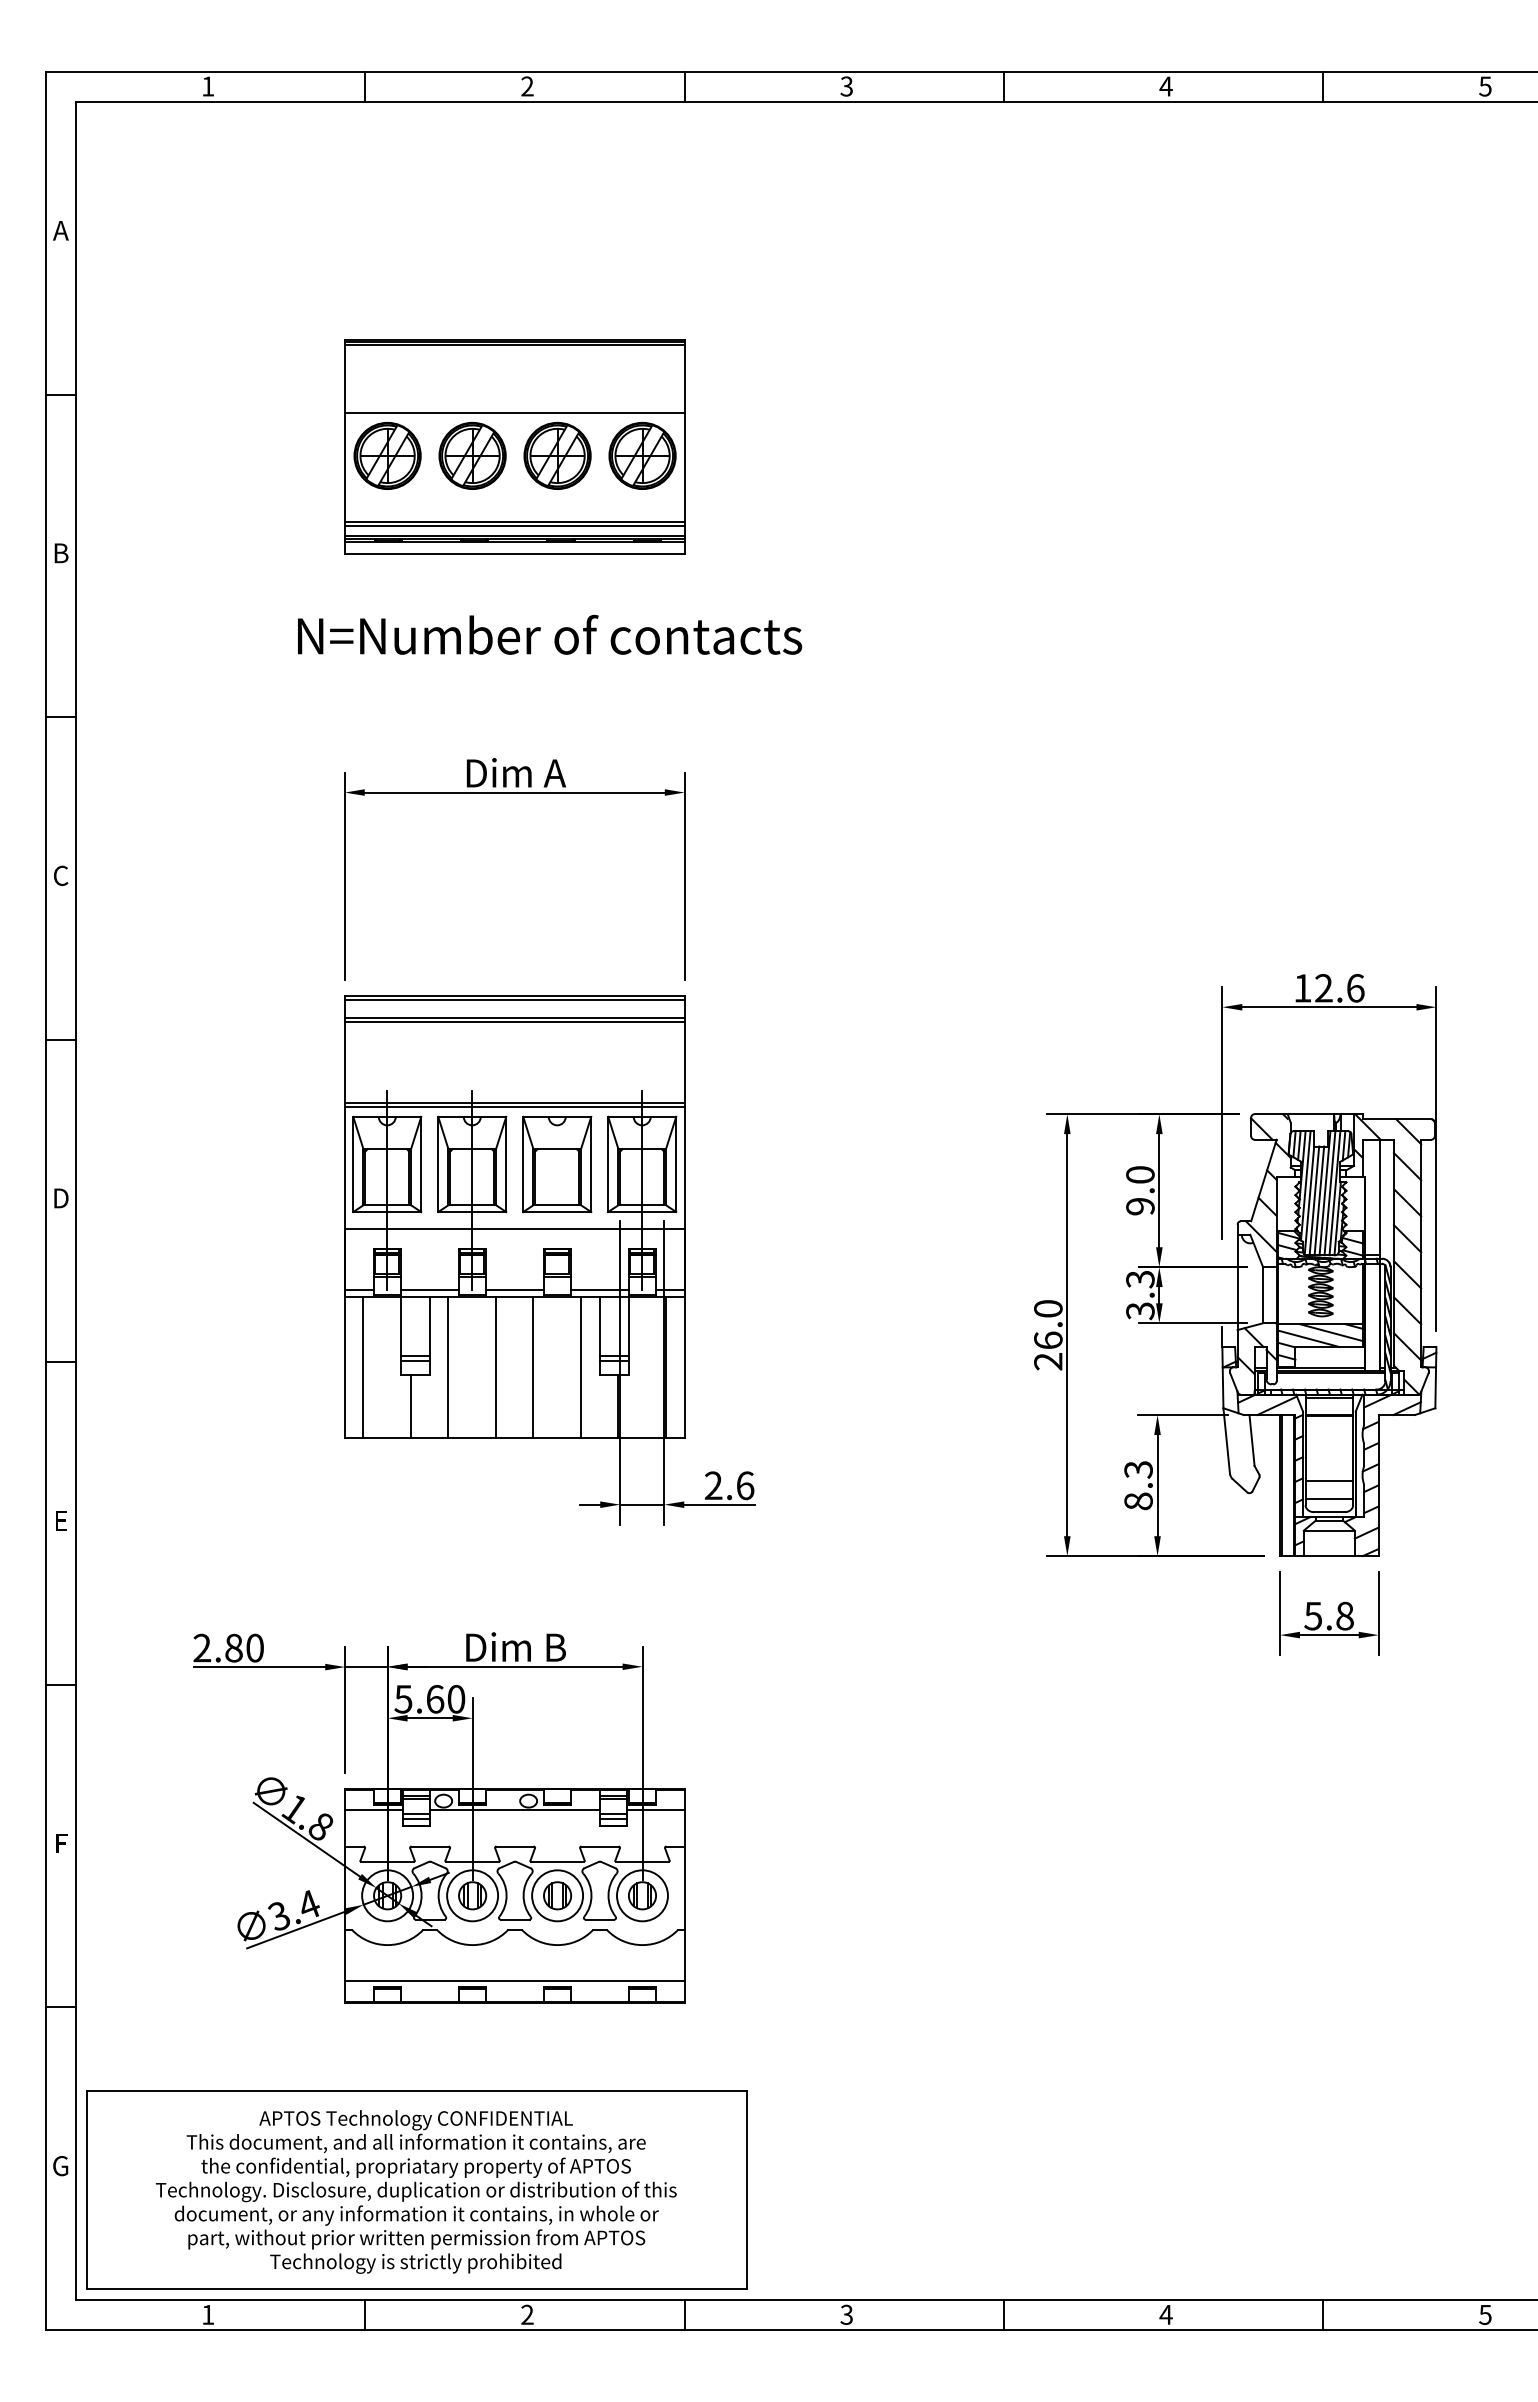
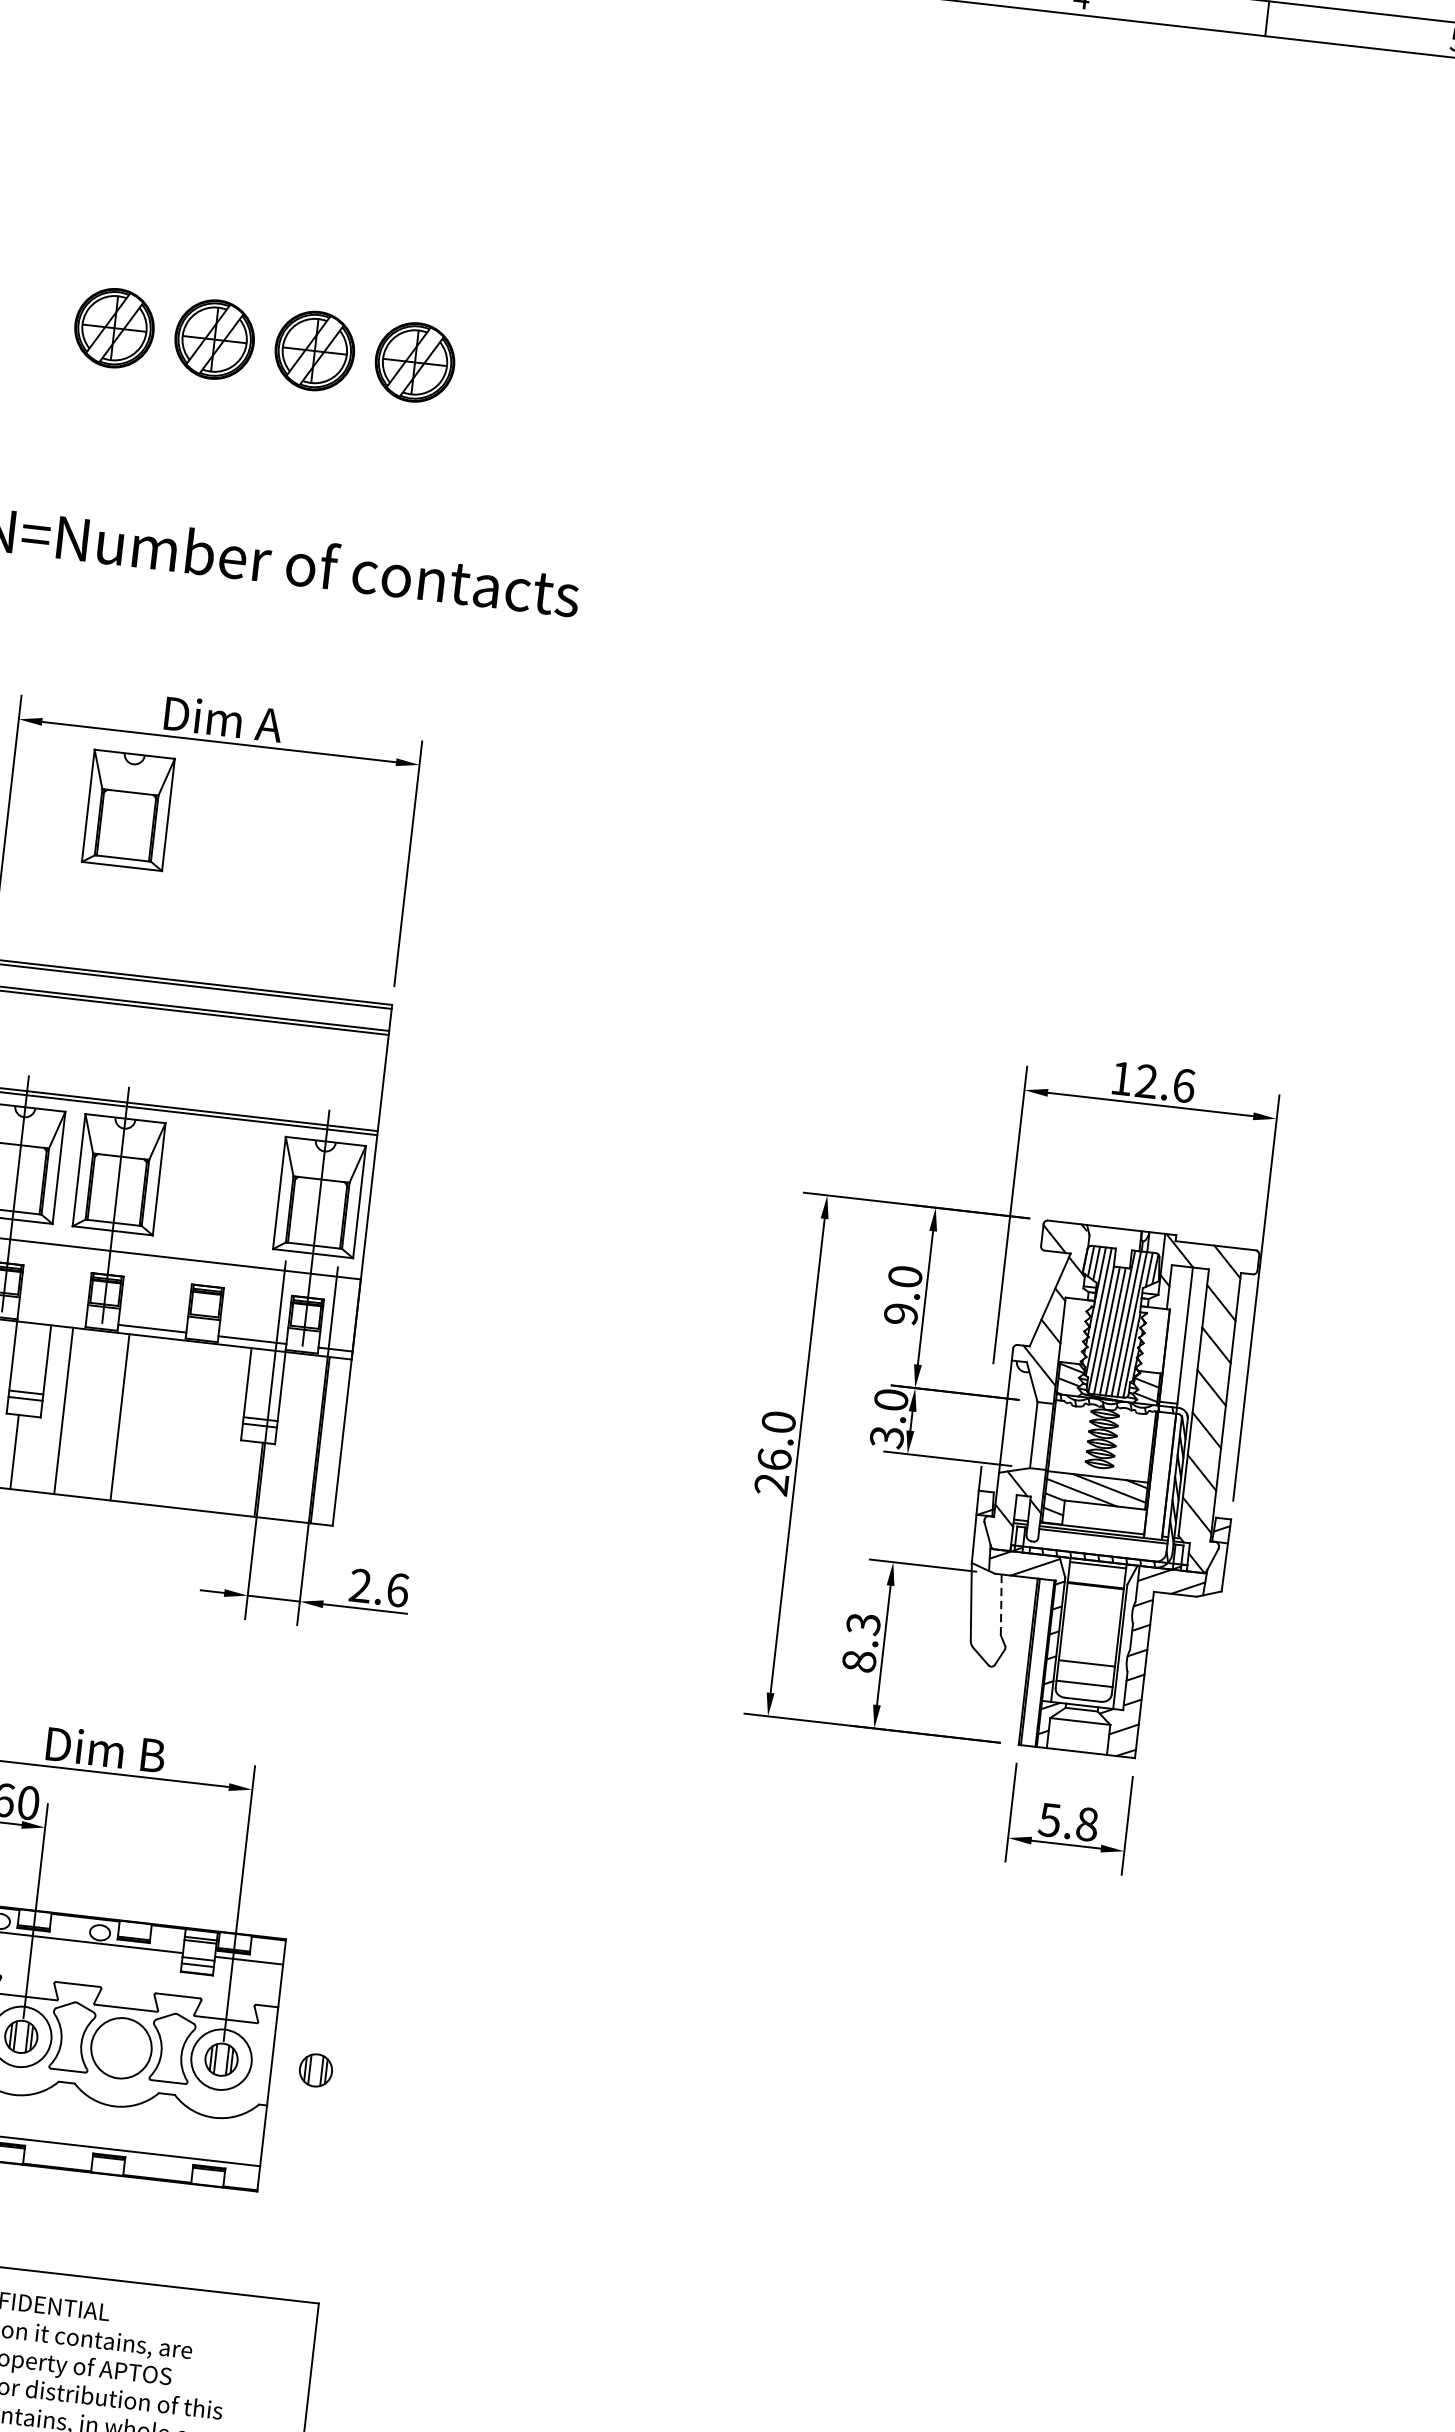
part: (514, 446) -> (265, 334), removed
part: (557, 1164) -> (128, 810), moved
text: (1140, 1279) -> (891, 1400), 3.3 -> 3.0
line: (429, 1290) -> (51, 1317), removed
line: (533, 1367) -> (164, 1422), removed
line: (581, 1367) -> (220, 1428), removed
line: (1252, 1440) -> (1001, 1604), solid -> dashed
part: (557, 1895) -> (315, 2070), moved

